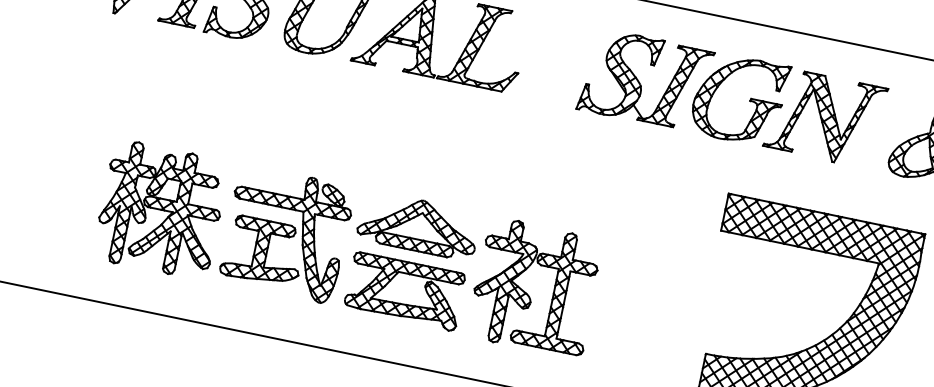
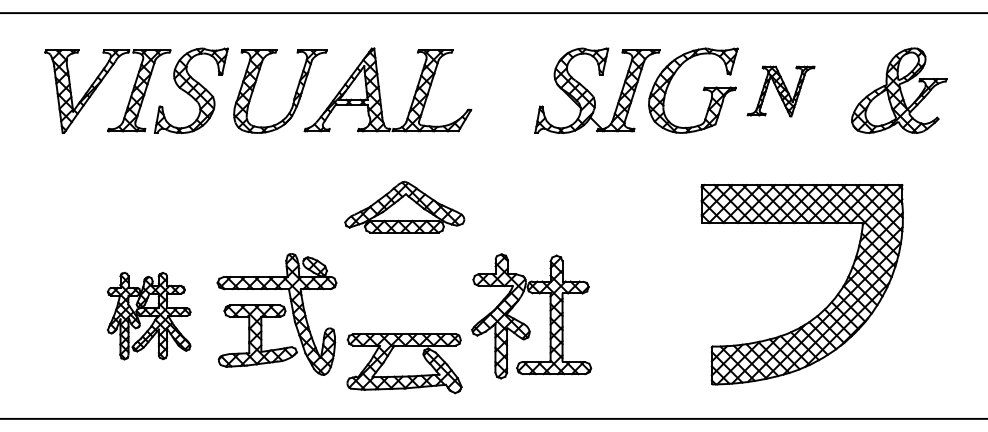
part: (824, 117) -> (780, 91), size x0.6
part: (161, 209) -> (149, 315), size x0.7
part: (418, 224) -> (404, 206), moved
part: (404, 291) -> (404, 363), moved

